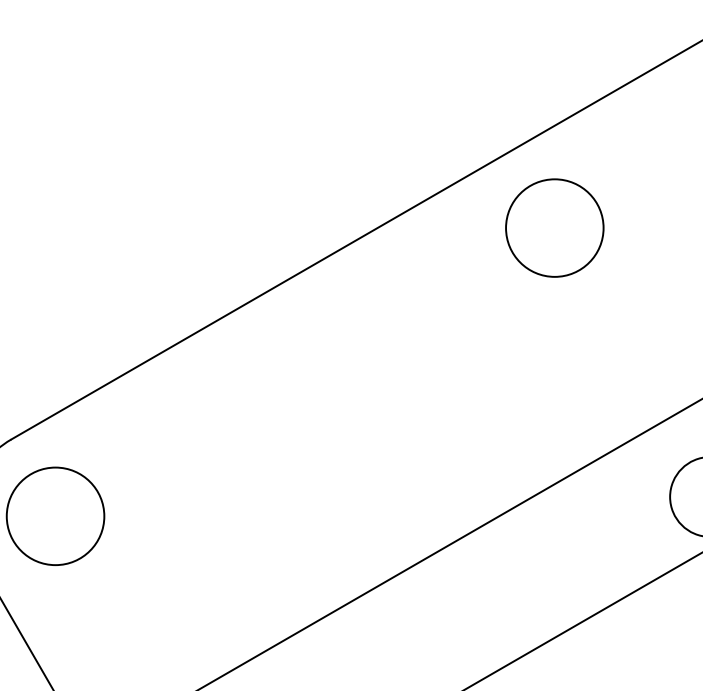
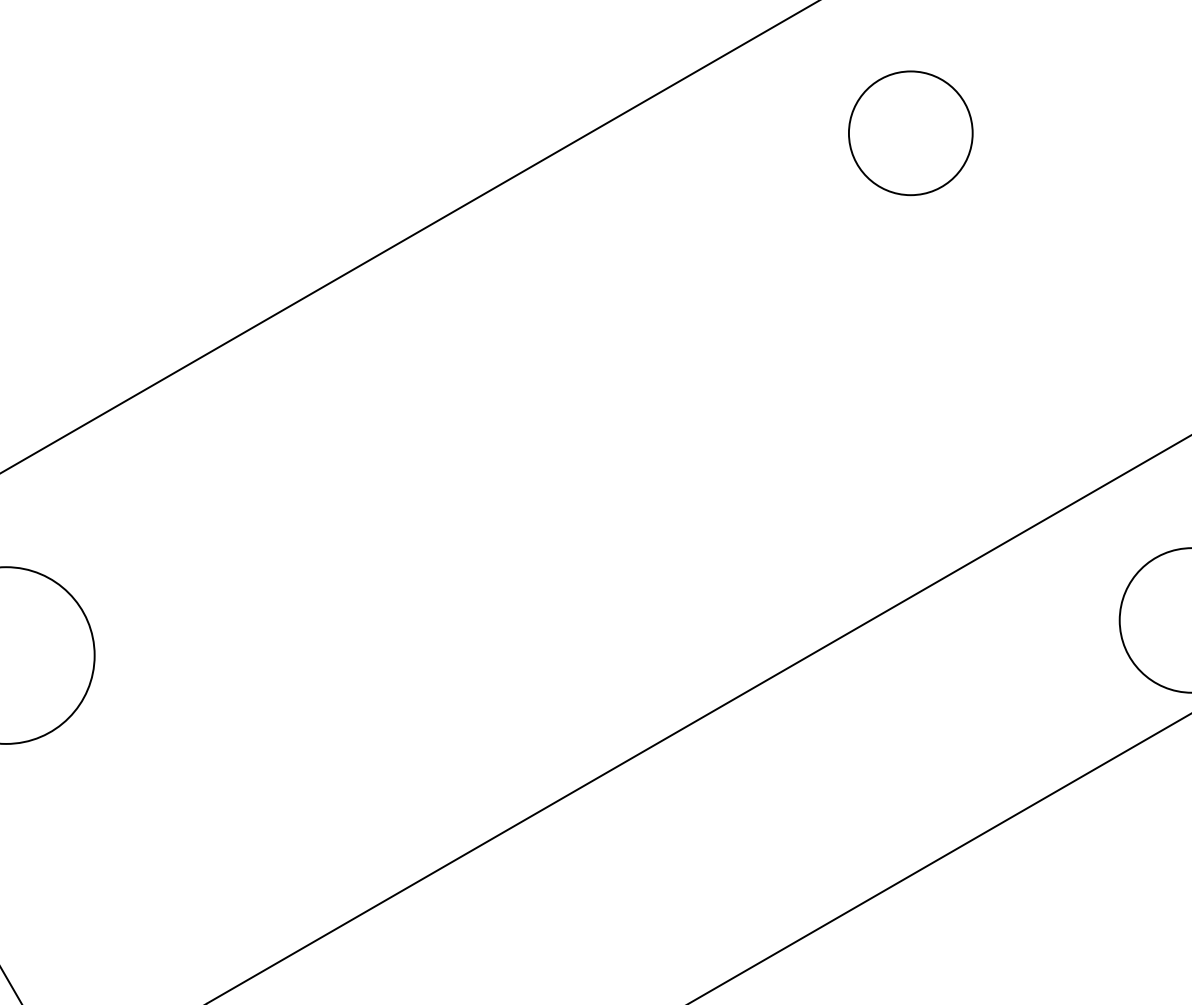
circle: (554, 227) -> (910, 132), size x0.7

